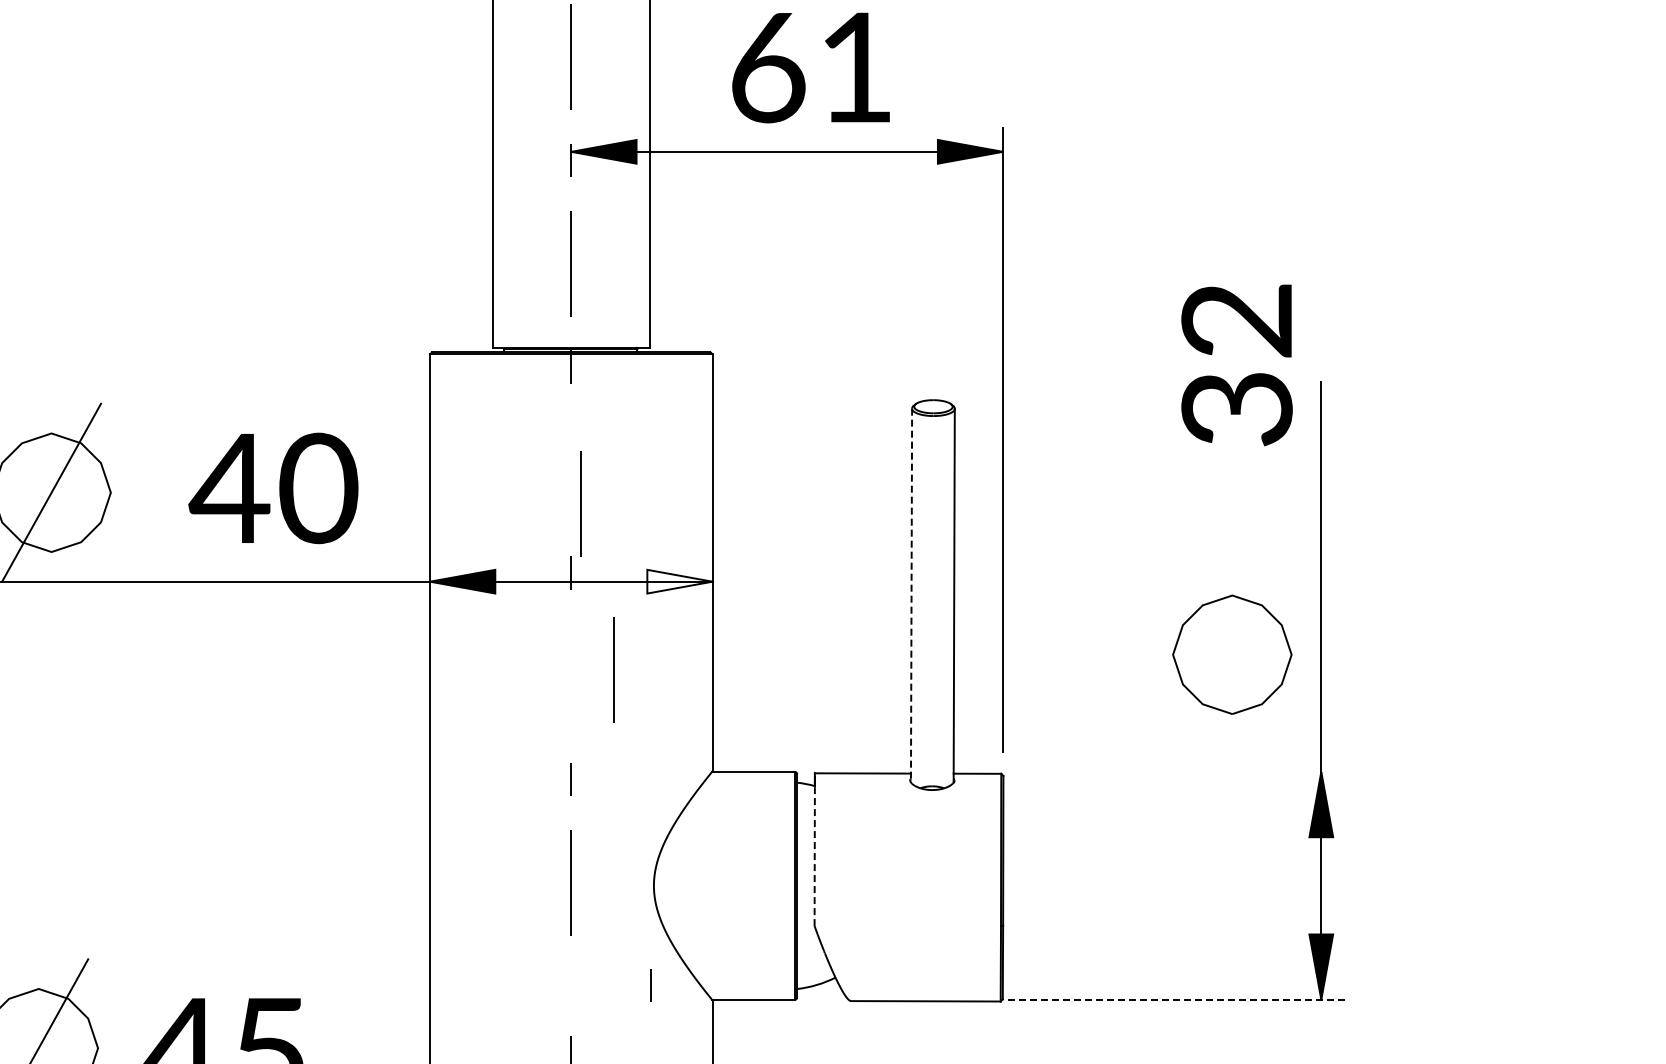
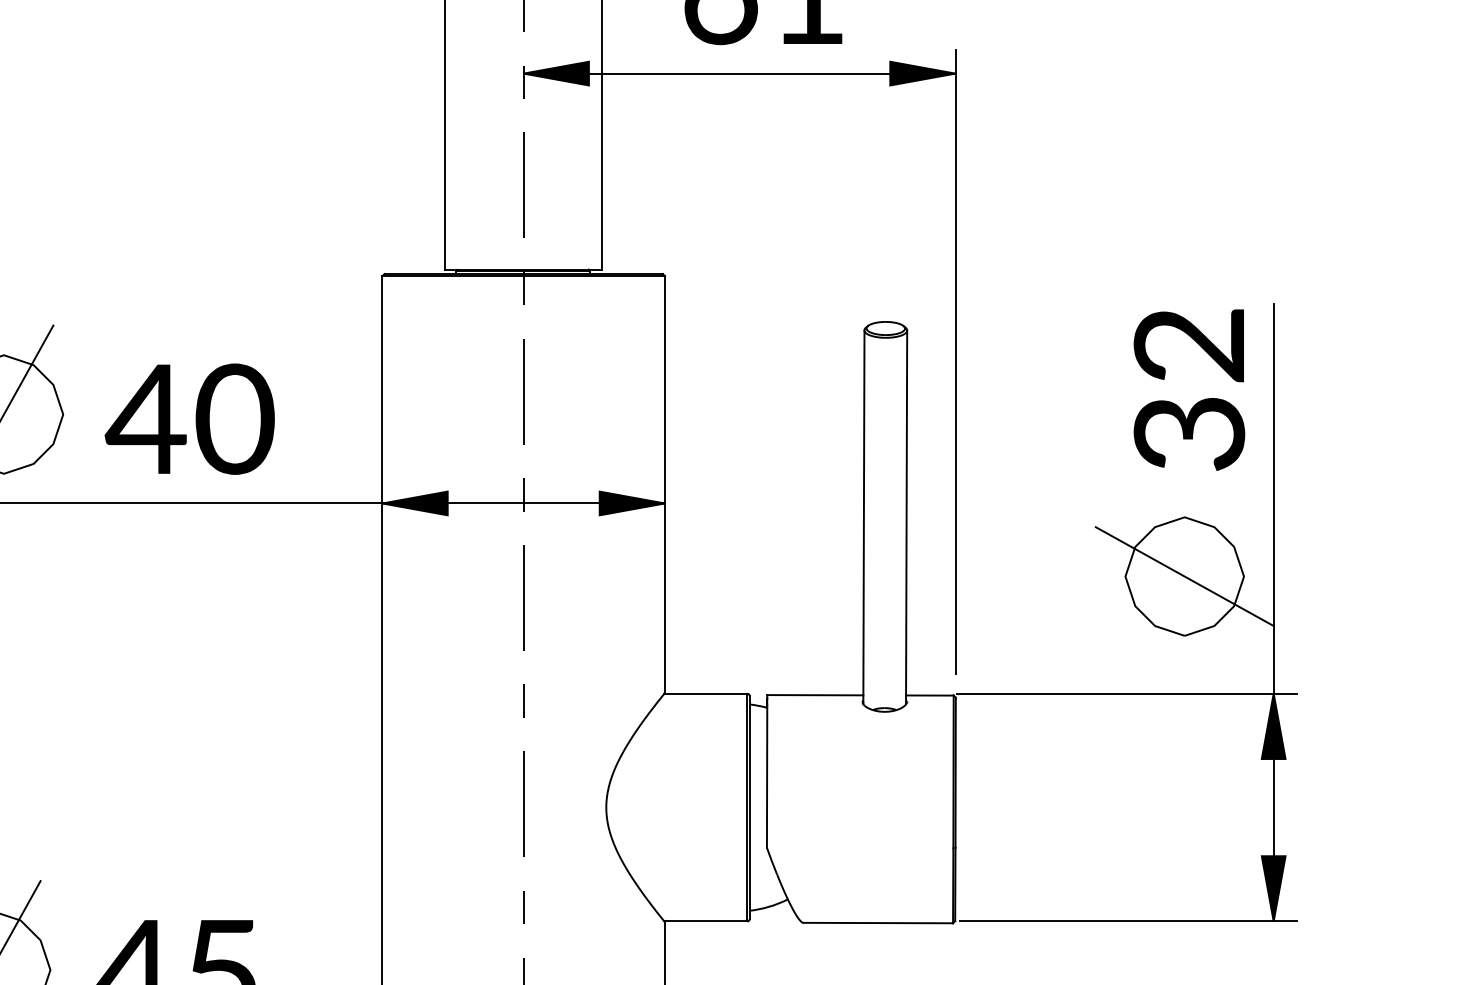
text: (1236, 365) -> (1188, 390), moved
text: (273, 488) -> (189, 419), moved
line: (580, 503) -> (522, 391), moved
fill: (679, 581) -> (631, 503), added
line: (911, 595) -> (863, 517), dashed -> solid
line: (1232, 654) -> (1184, 576), added
line: (613, 669) -> (522, 597), moved
line: (1174, 772) -> (1126, 694), added
line: (814, 854) -> (766, 776), dashed -> solid
line: (650, 985) -> (522, 907), moved
line: (1176, 999) -> (1128, 921), dashed -> solid

